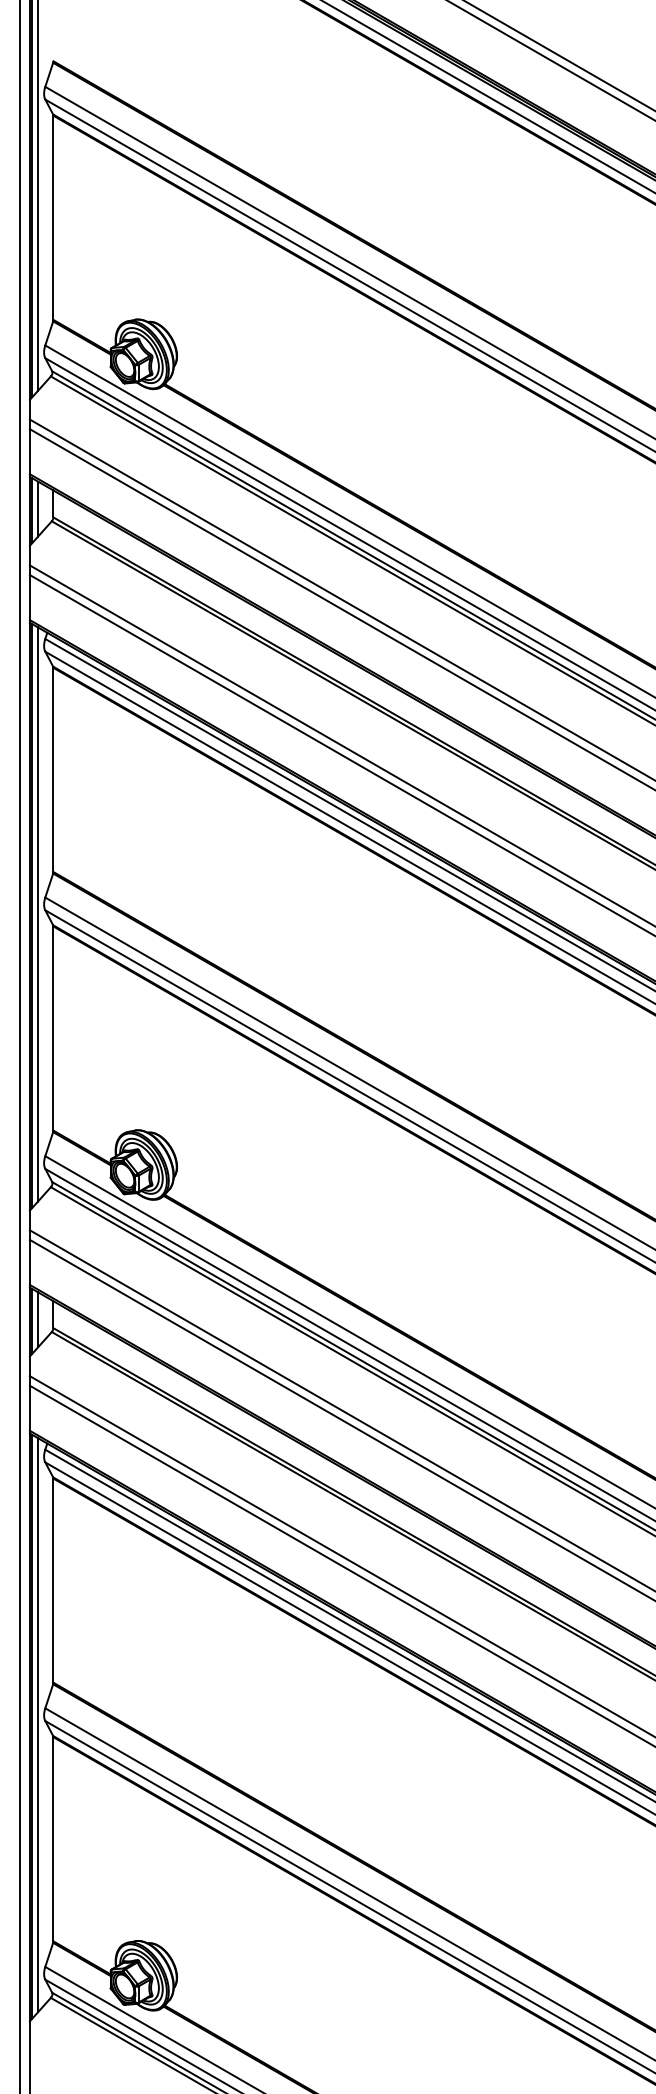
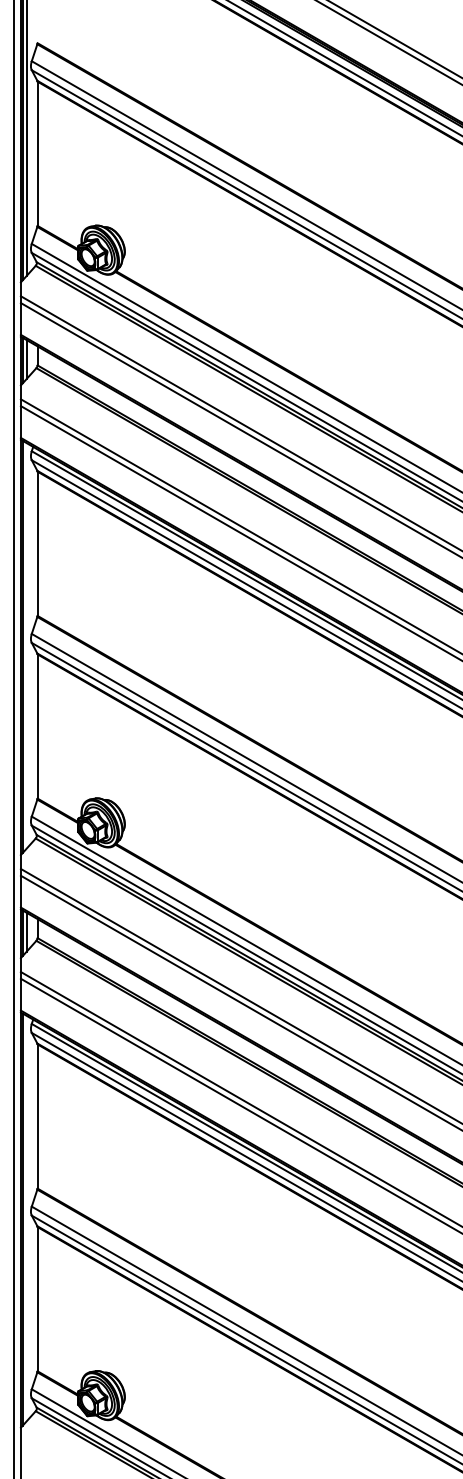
line: (38, 914) -> (26, 645), removed
line: (38, 1725) -> (26, 1218), removed

